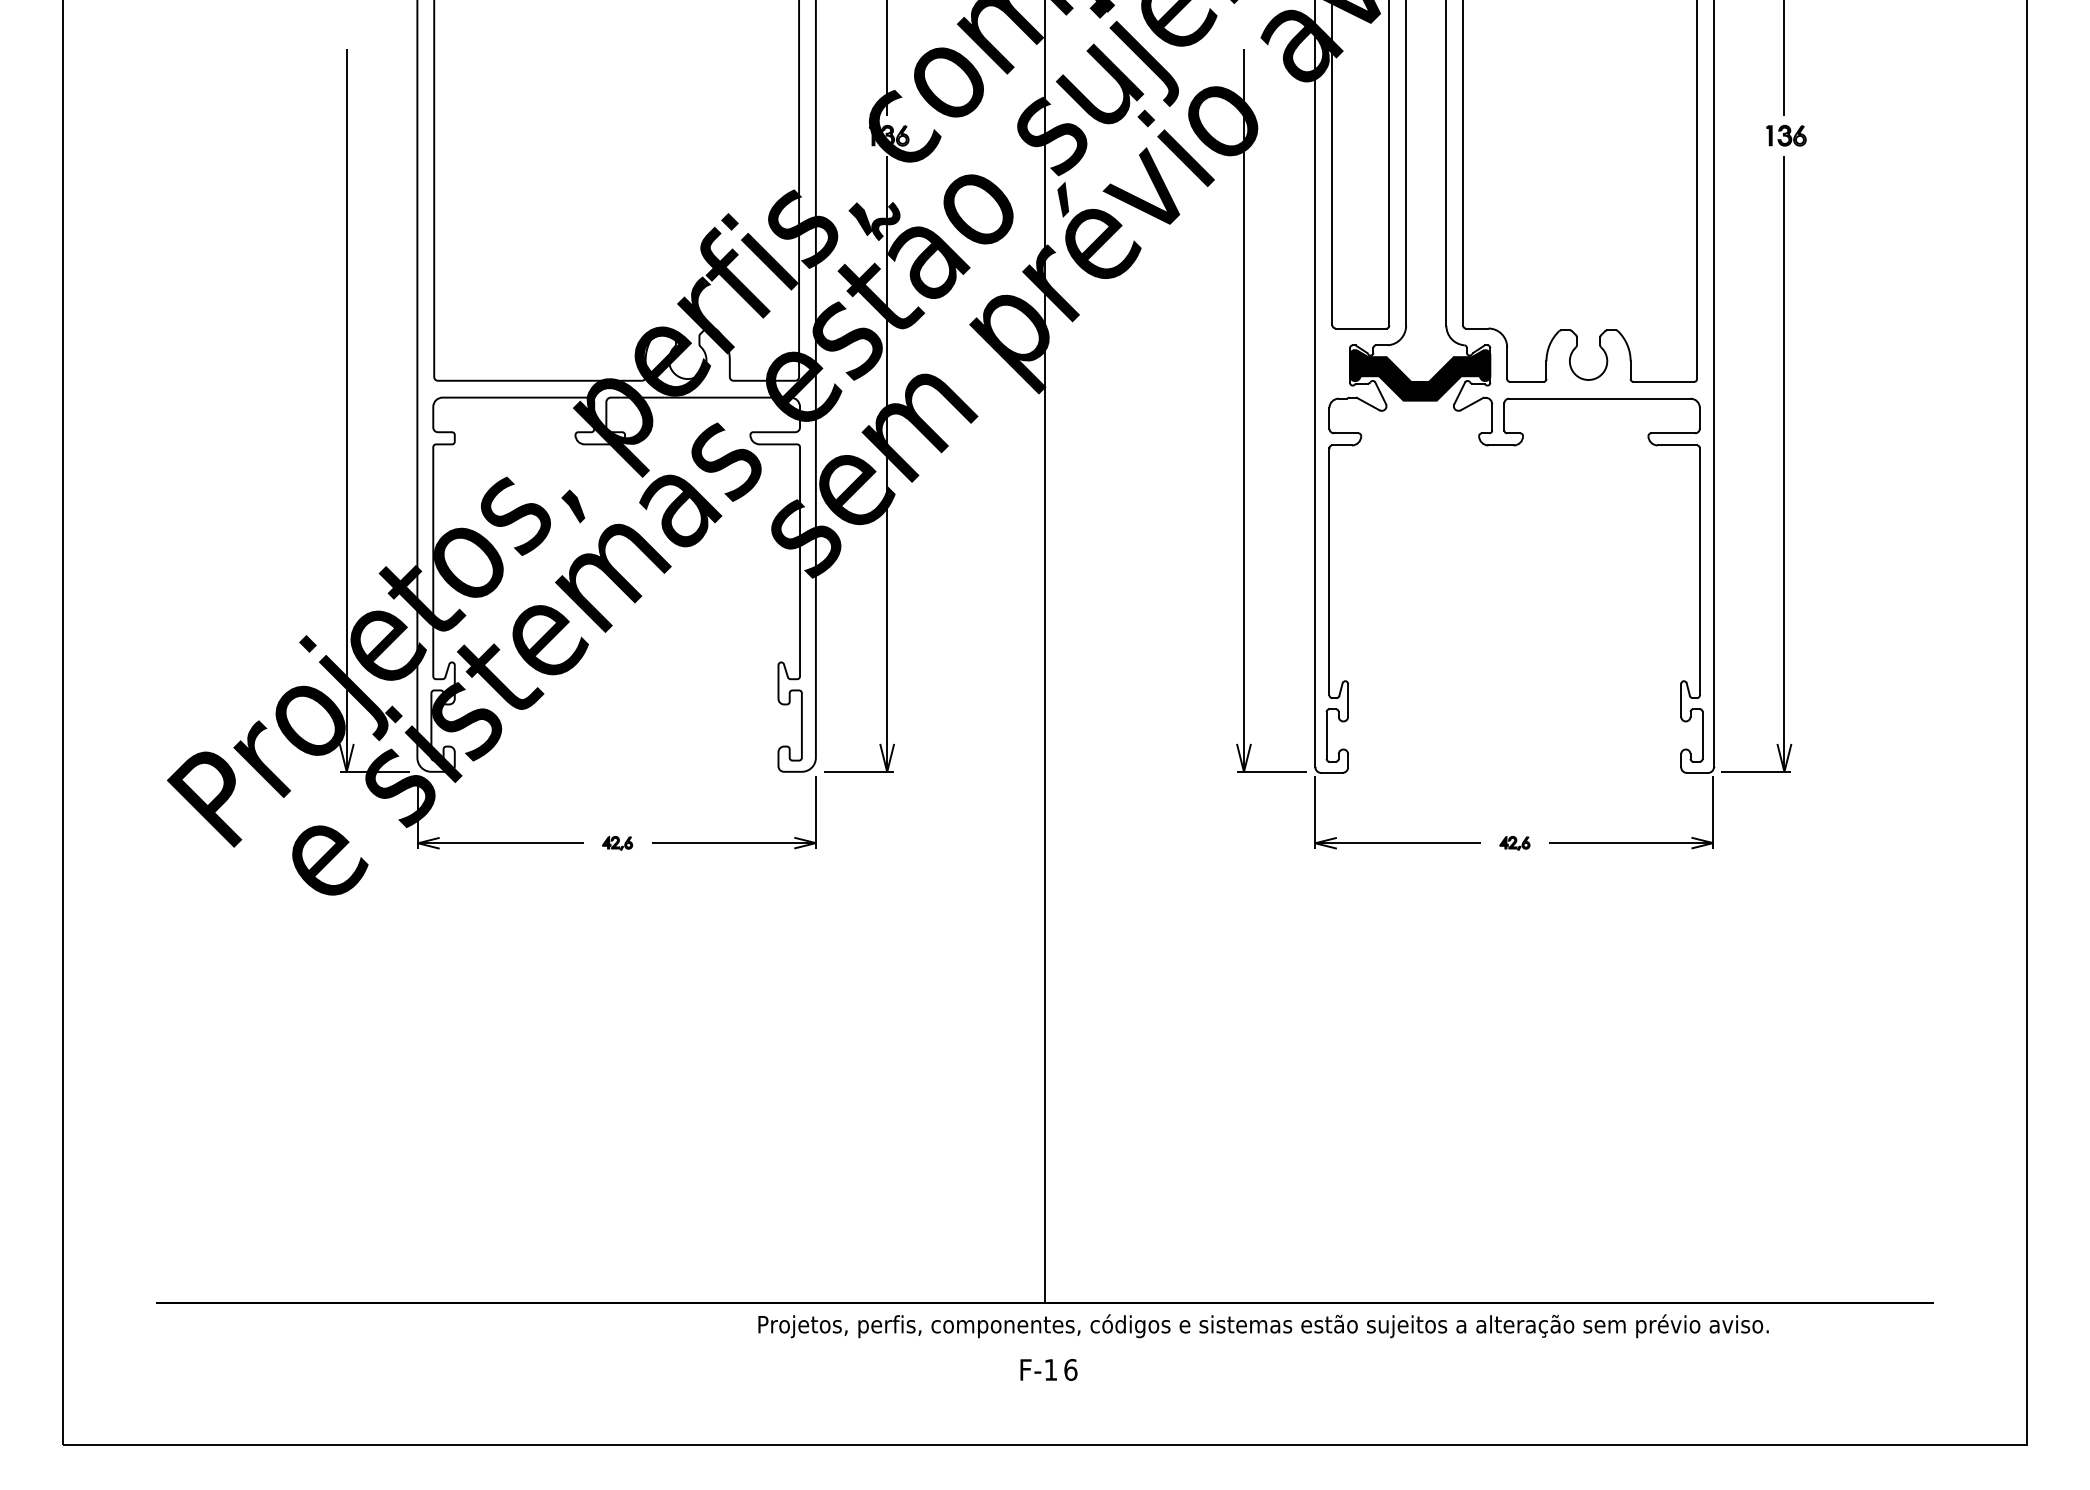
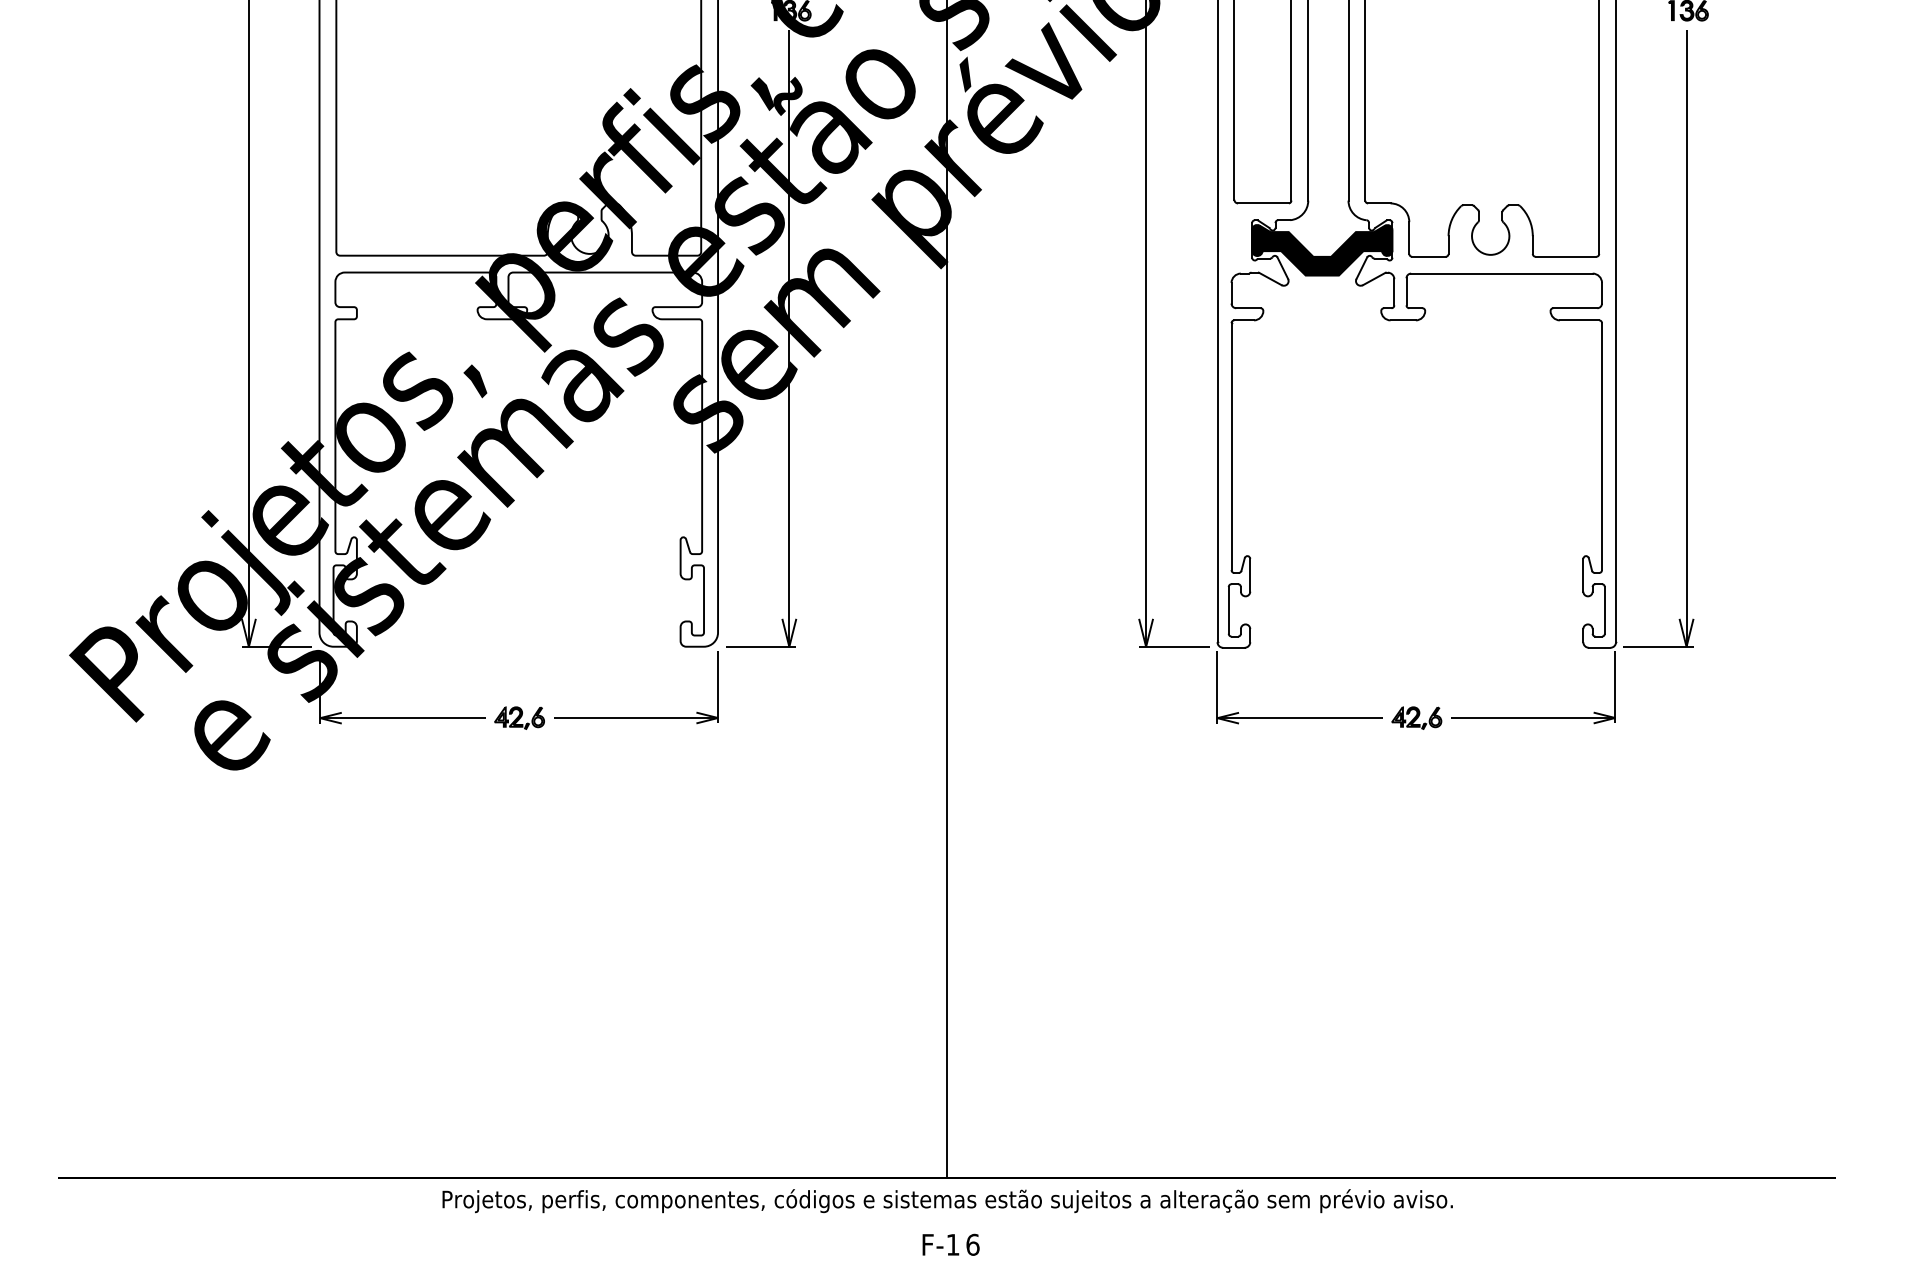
part: (617, 843) -> (519, 718), size x1.67
part: (1514, 843) -> (1416, 718), size x1.67
text: (1263, 1326) -> (947, 1201), moved

